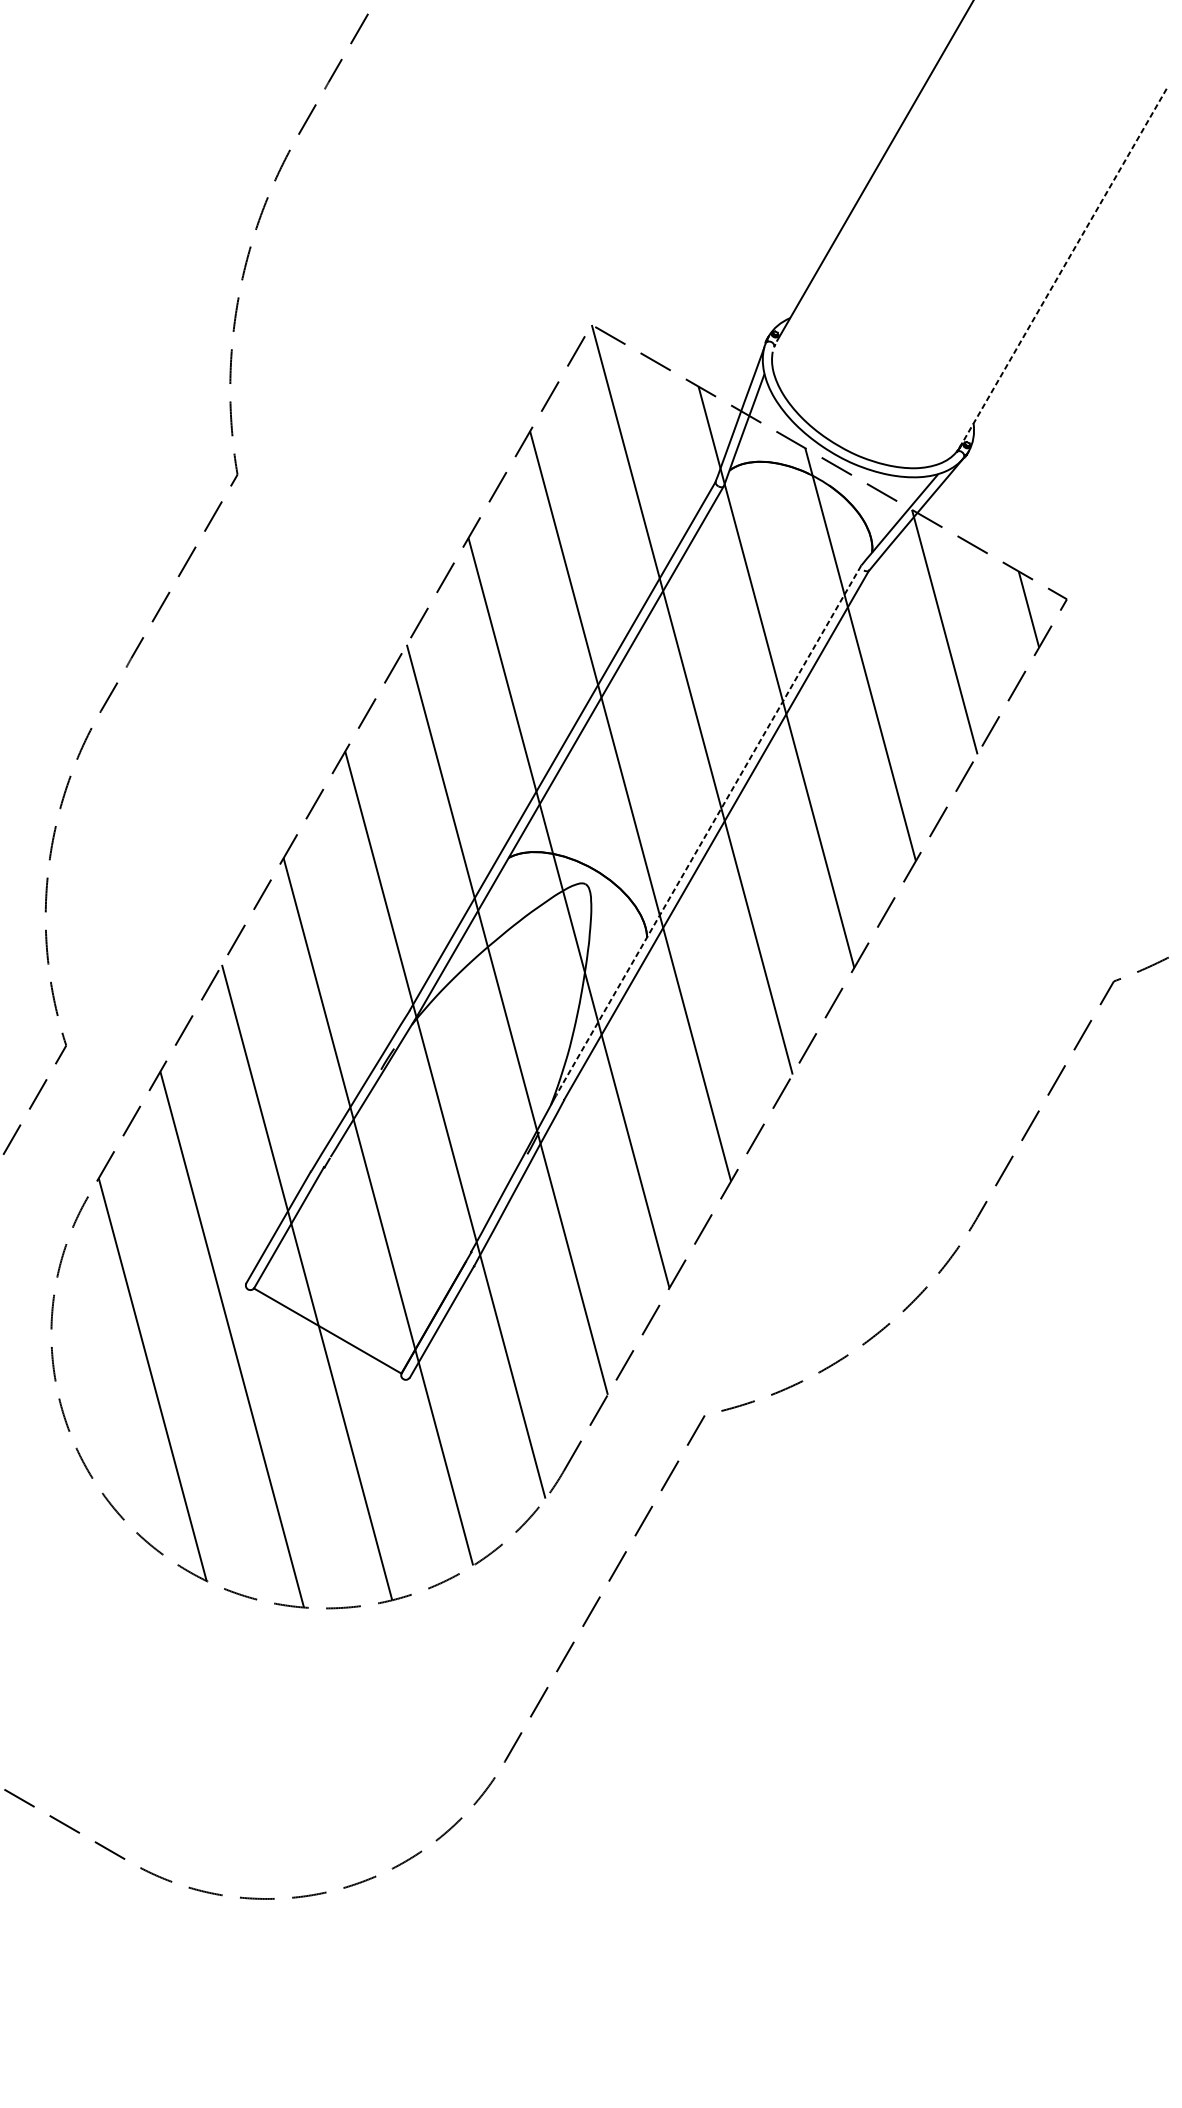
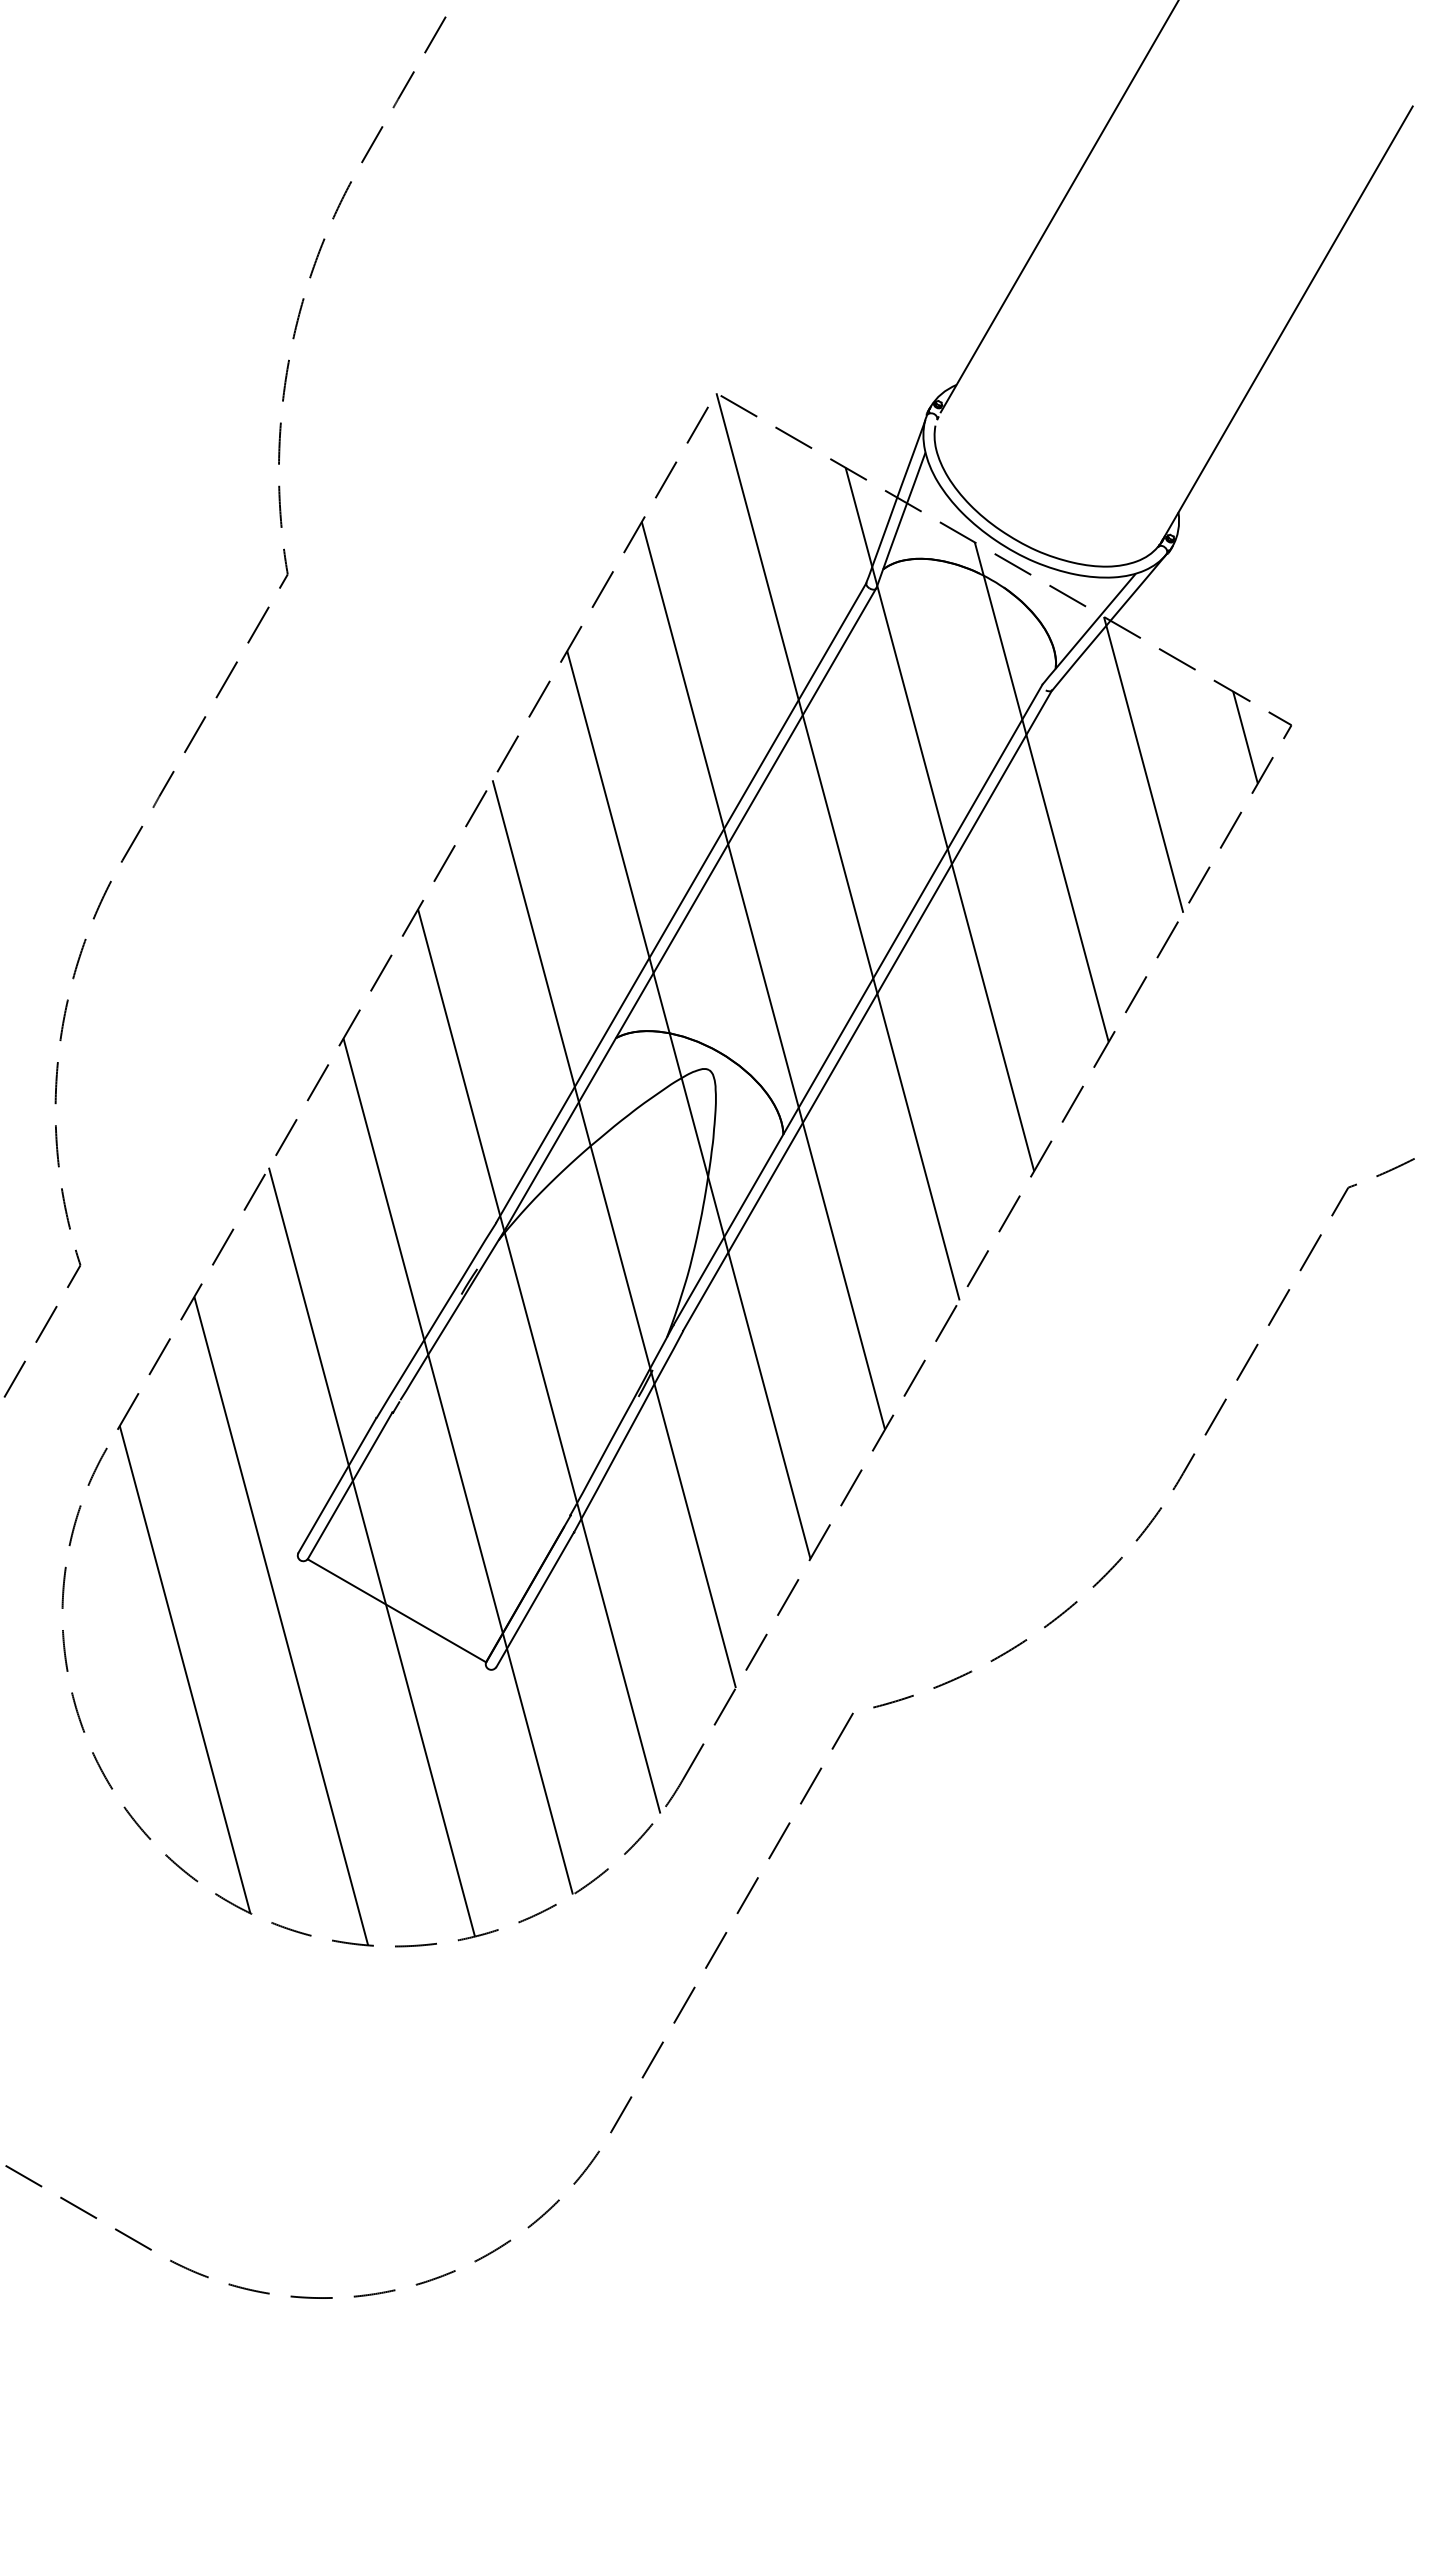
line: (1063, 268) -> (1287, 324), dashed -> solid
line: (708, 830) -> (857, 1005), dashed -> solid

